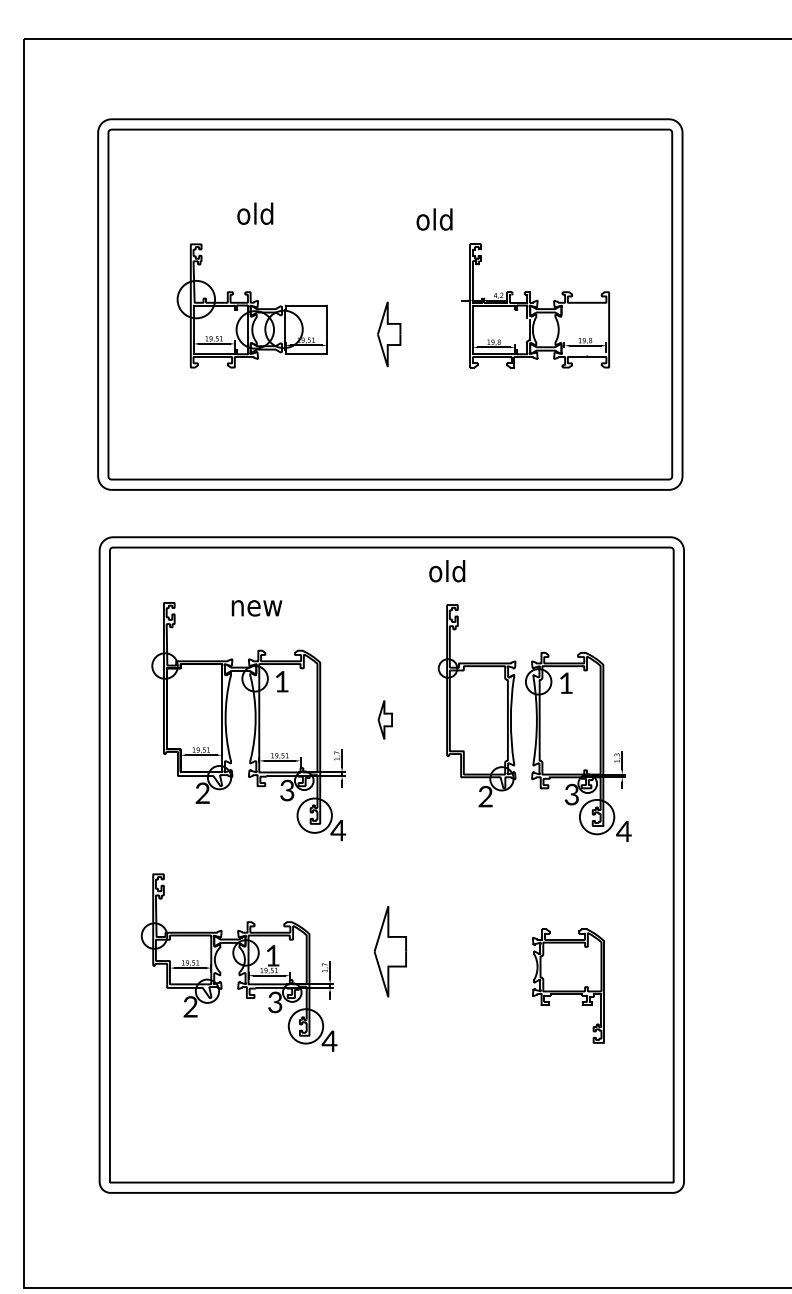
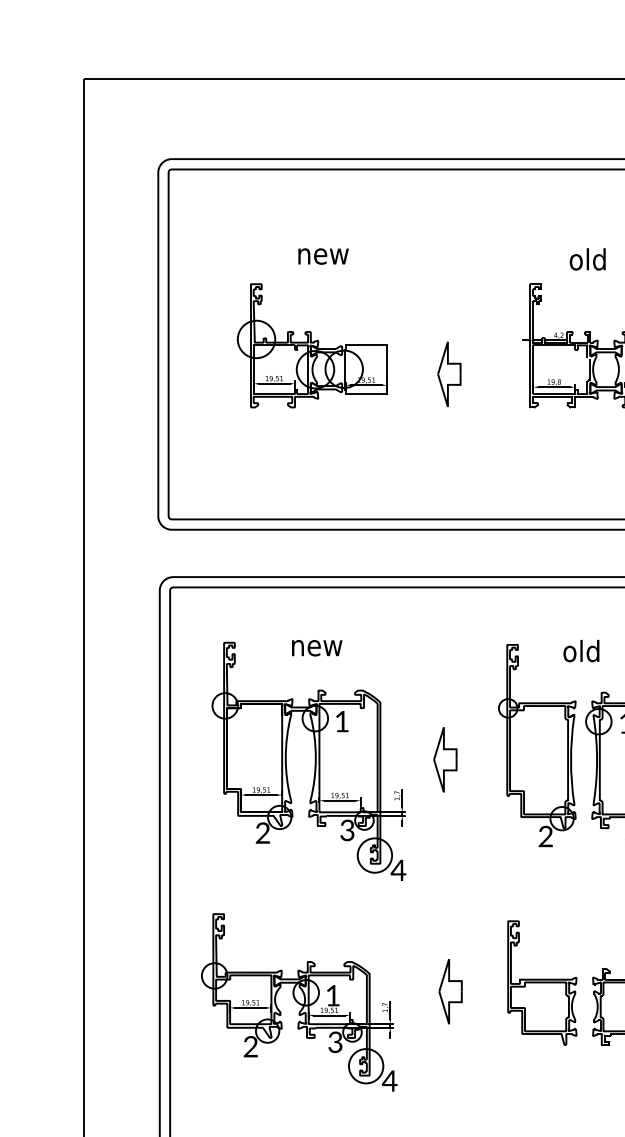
text: (262, 213) -> (322, 253), old -> new
text: (434, 219) -> (587, 259), moved
text: (447, 571) -> (581, 651), moved
part: (385, 719) -> (445, 759), size x1.67
part: (482, 942) -> (542, 982), added
part: (390, 951) -> (450, 991), size x0.71

